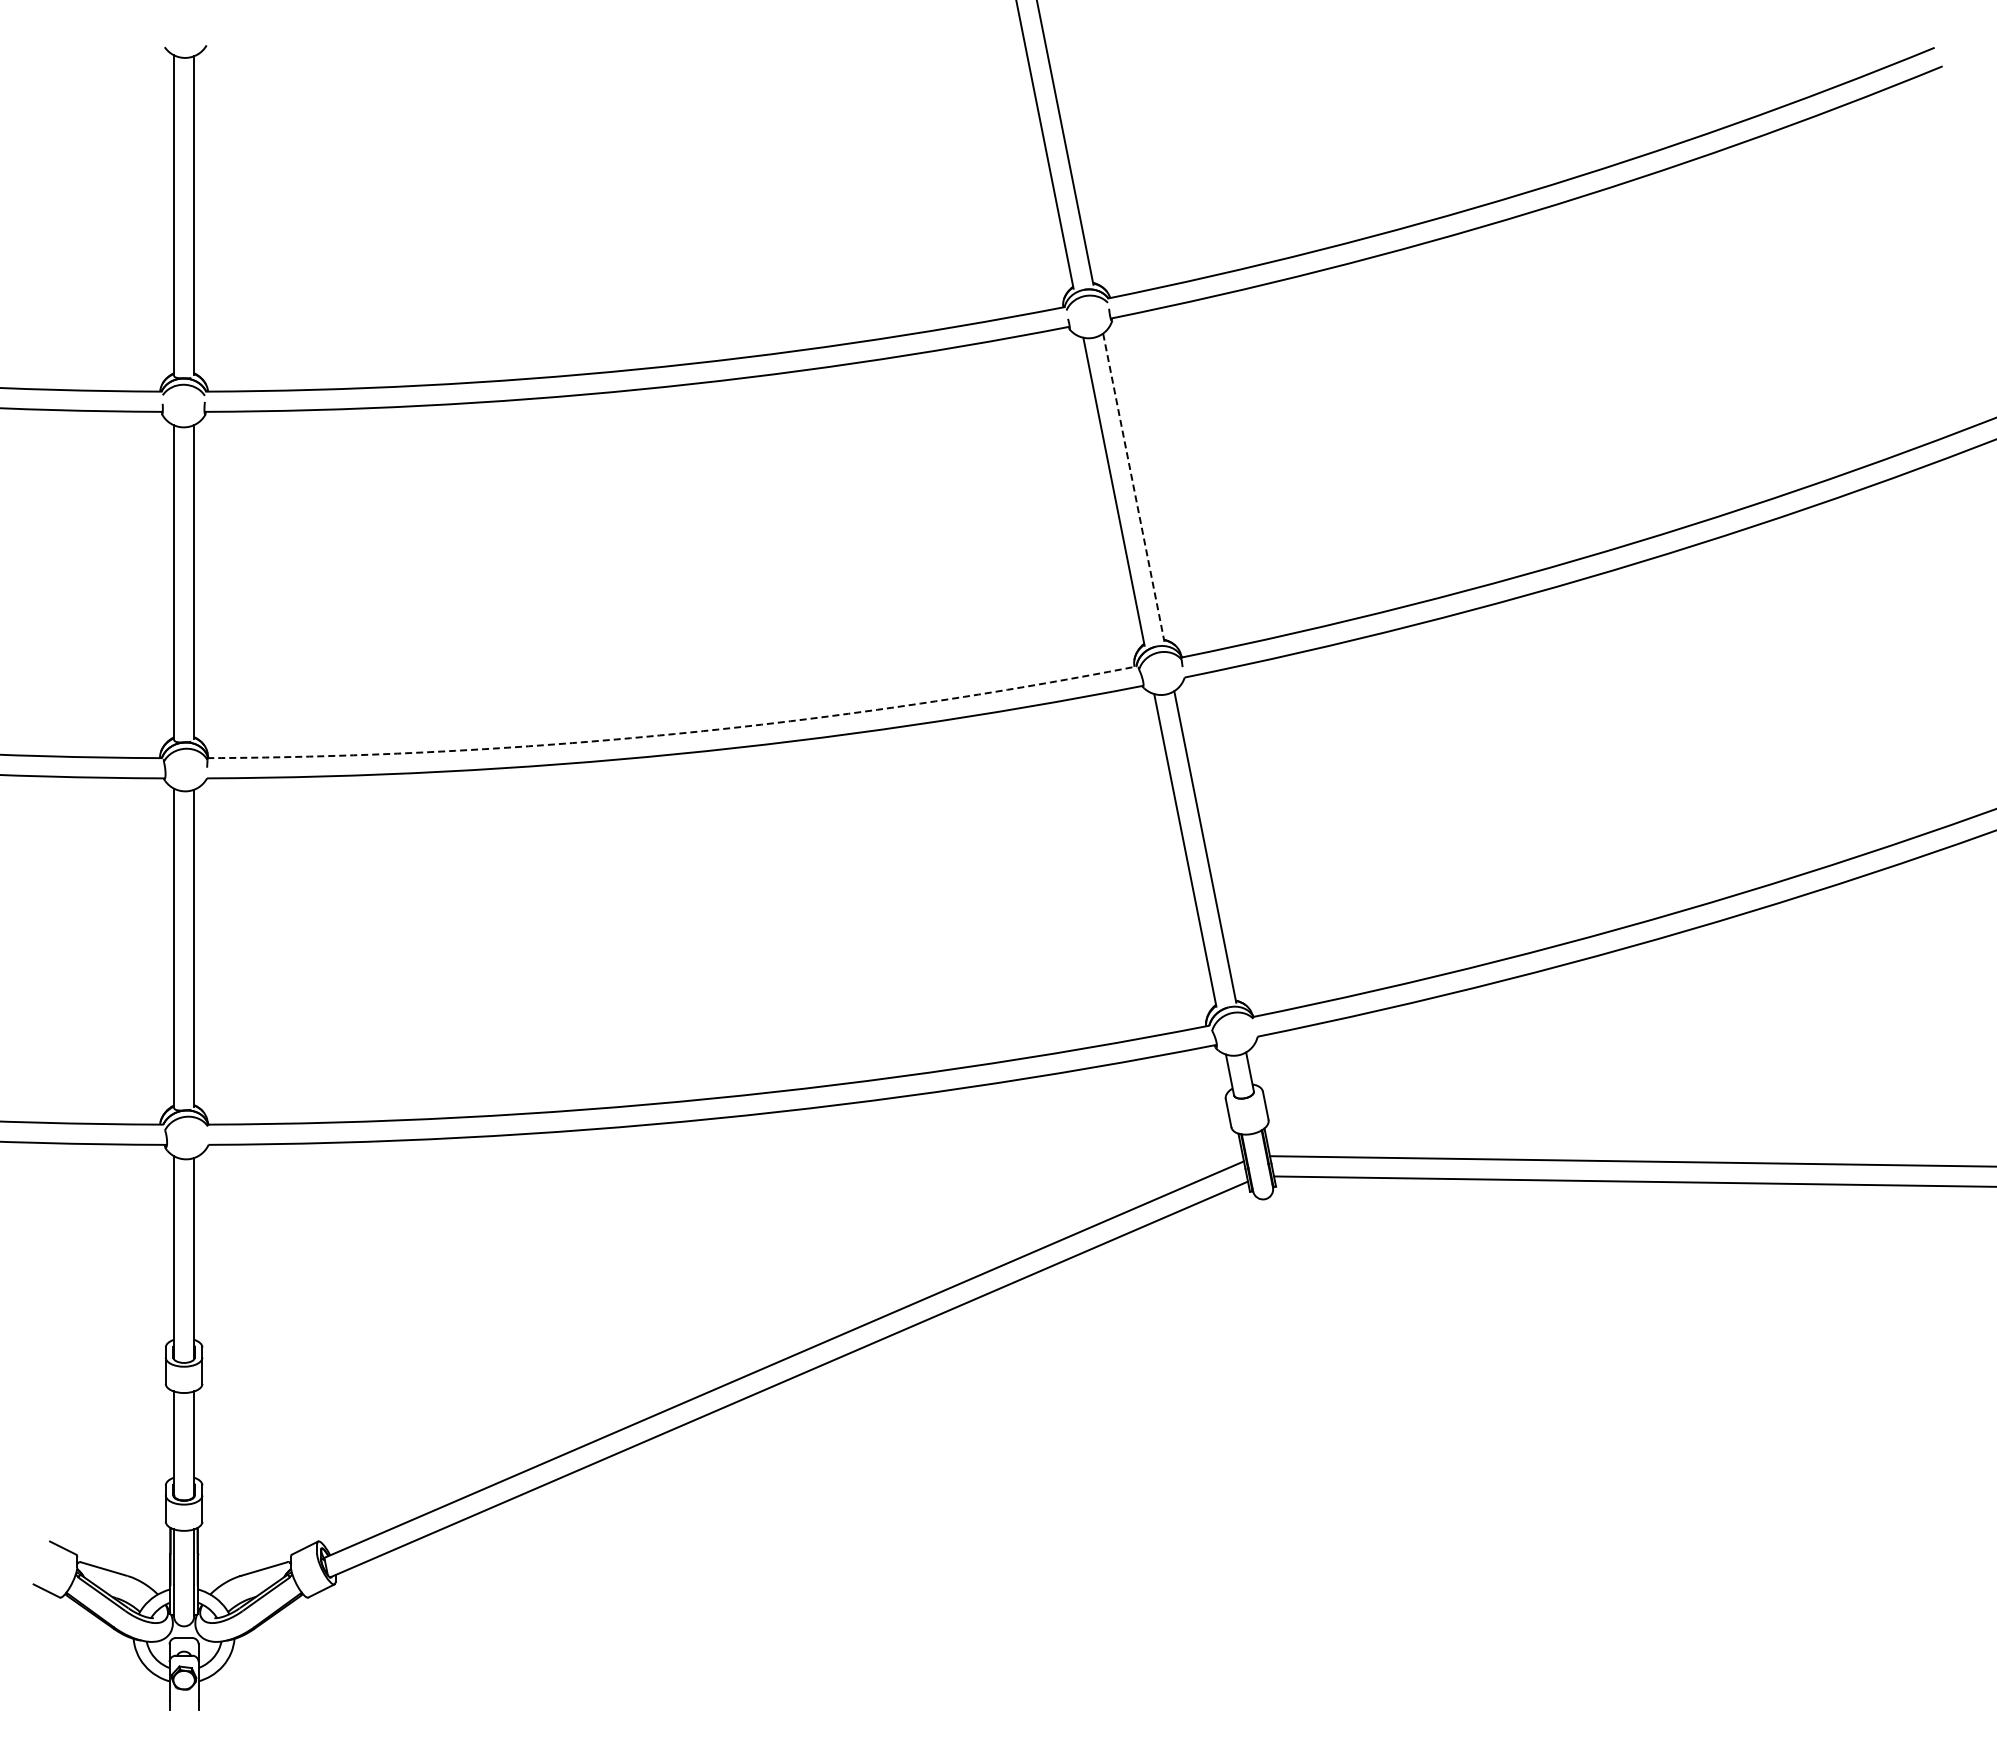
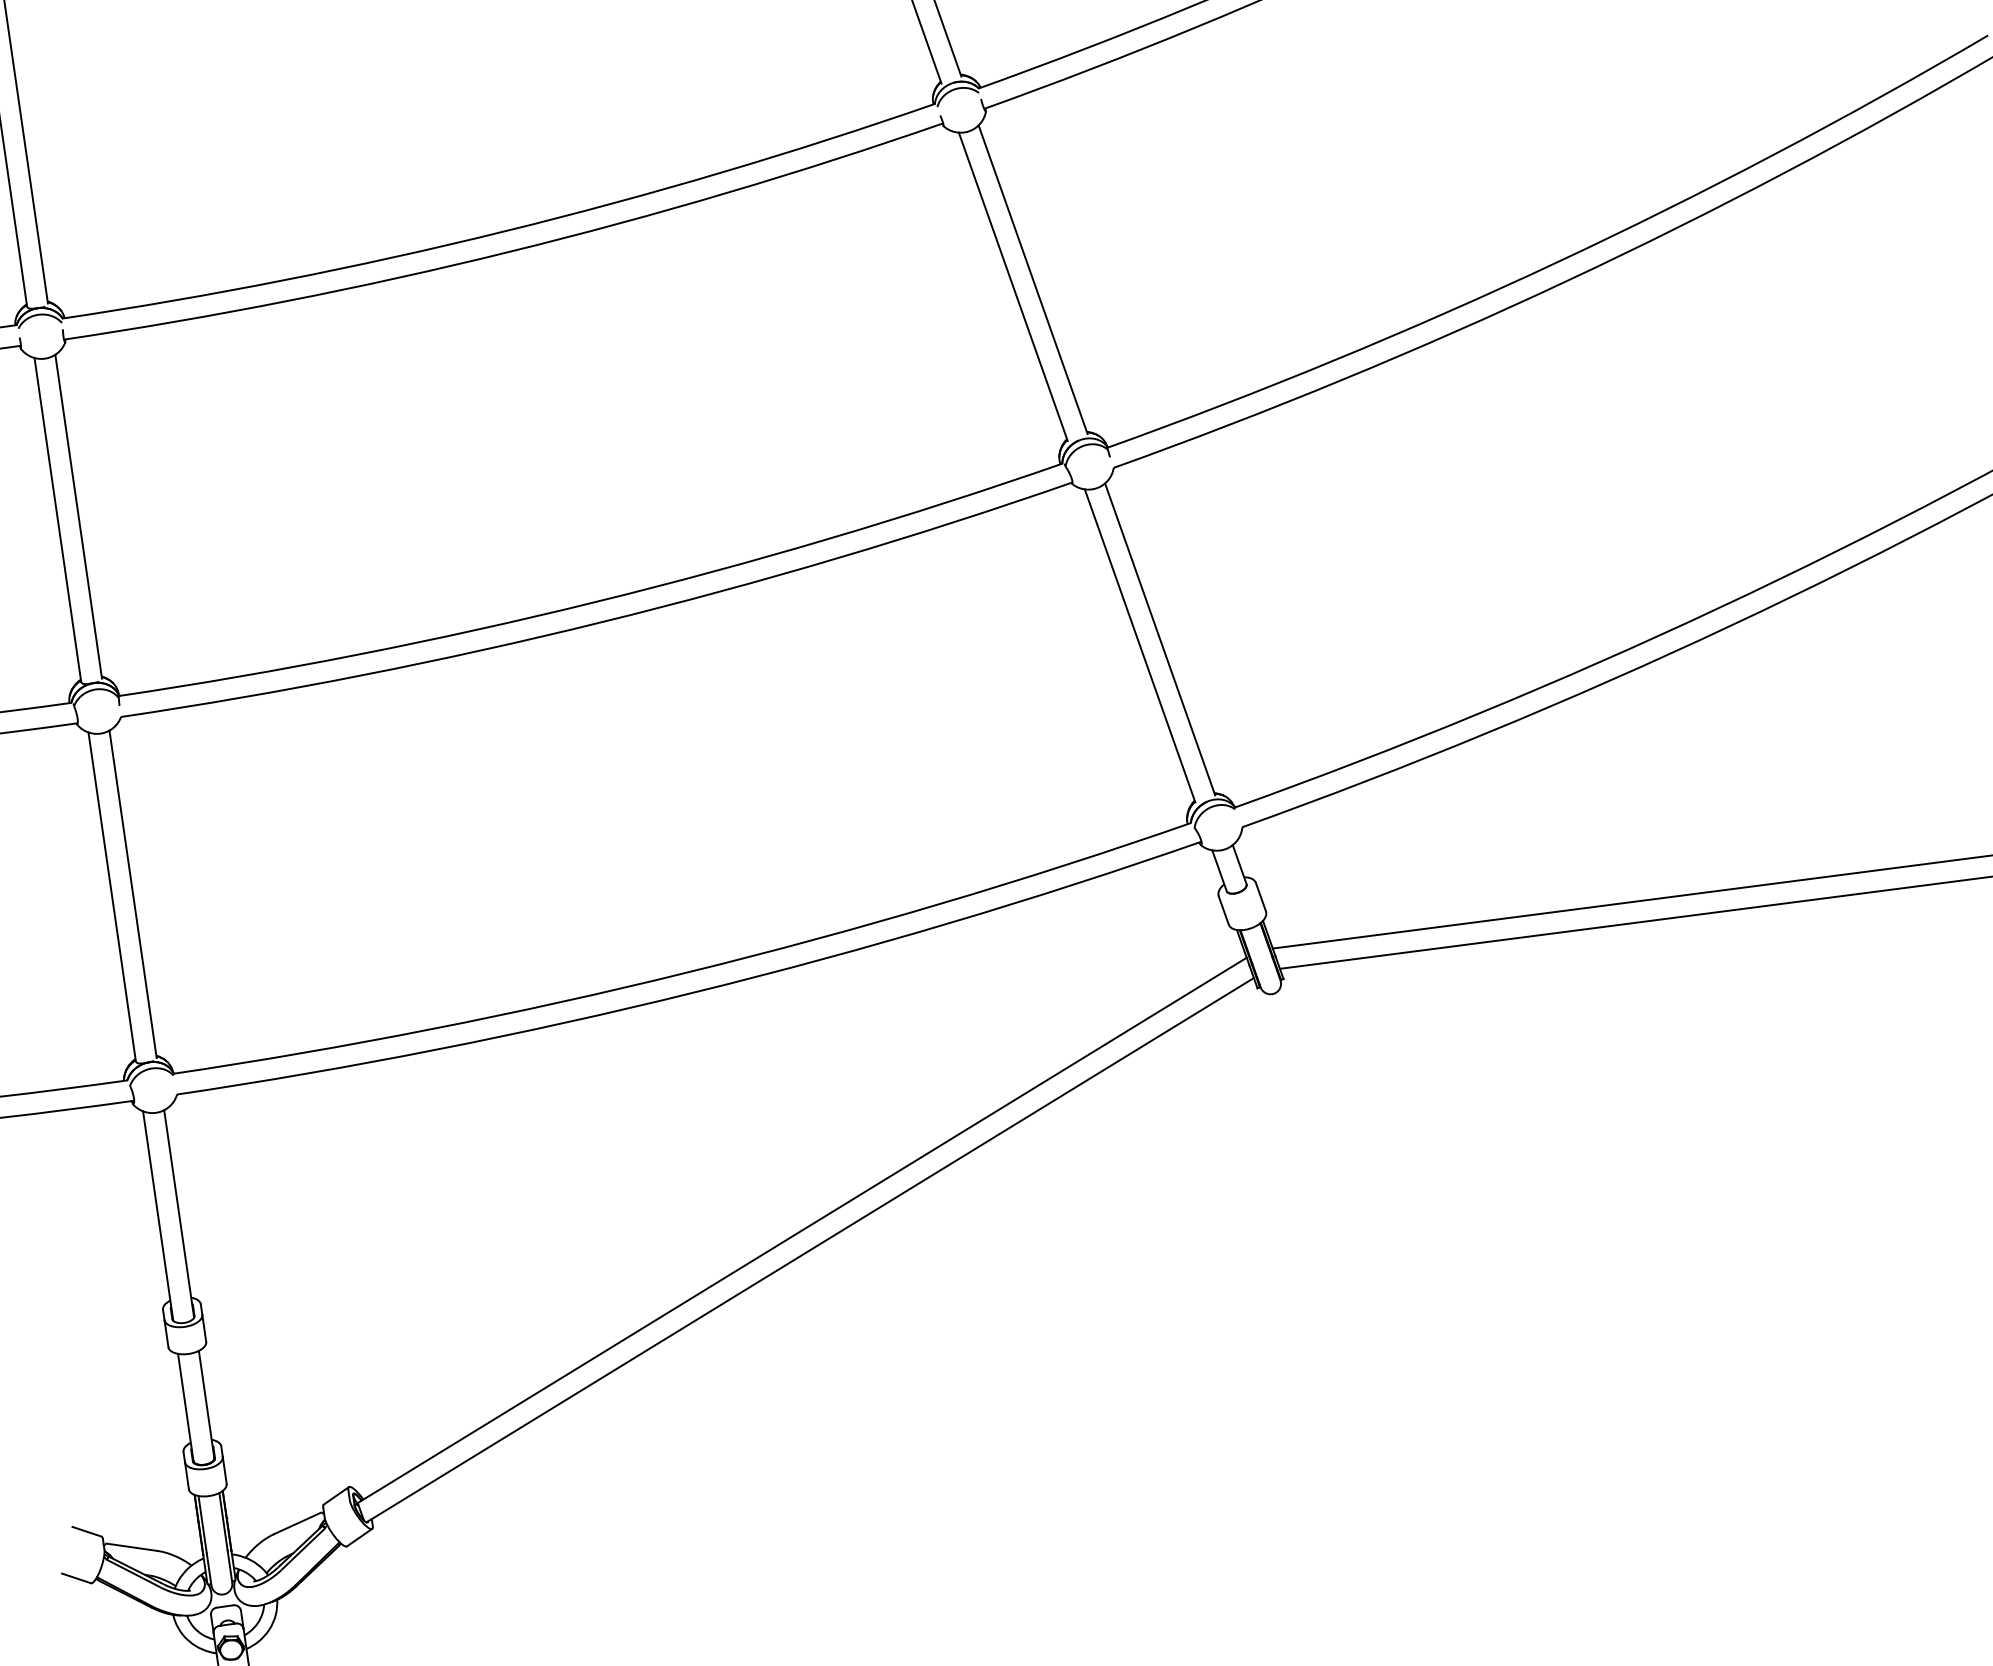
line: (1133, 488) -> (1032, 280), dashed -> solid
arc: (674, 734) -> (596, 602), dashed -> solid

